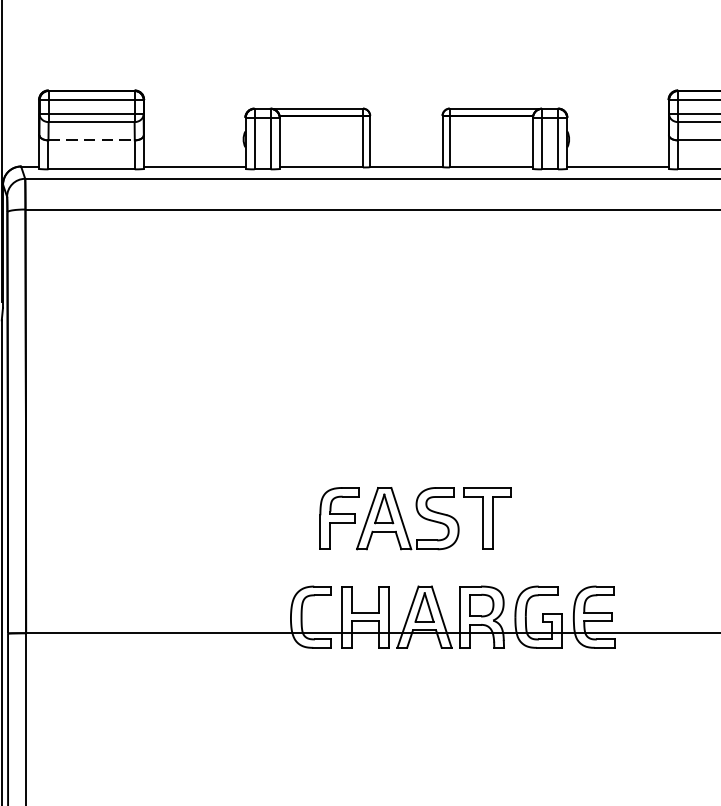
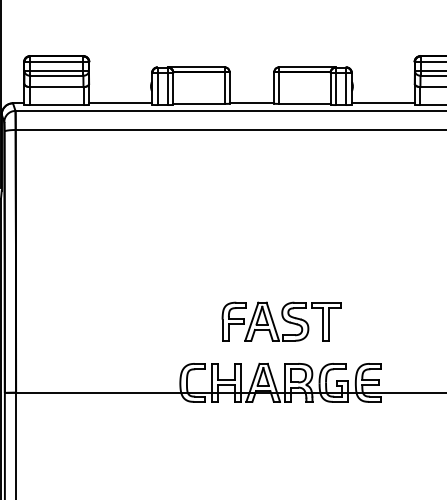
line: (91, 141) -> (56, 87), dashed -> solid
part: (415, 518) -> (281, 321), moved

